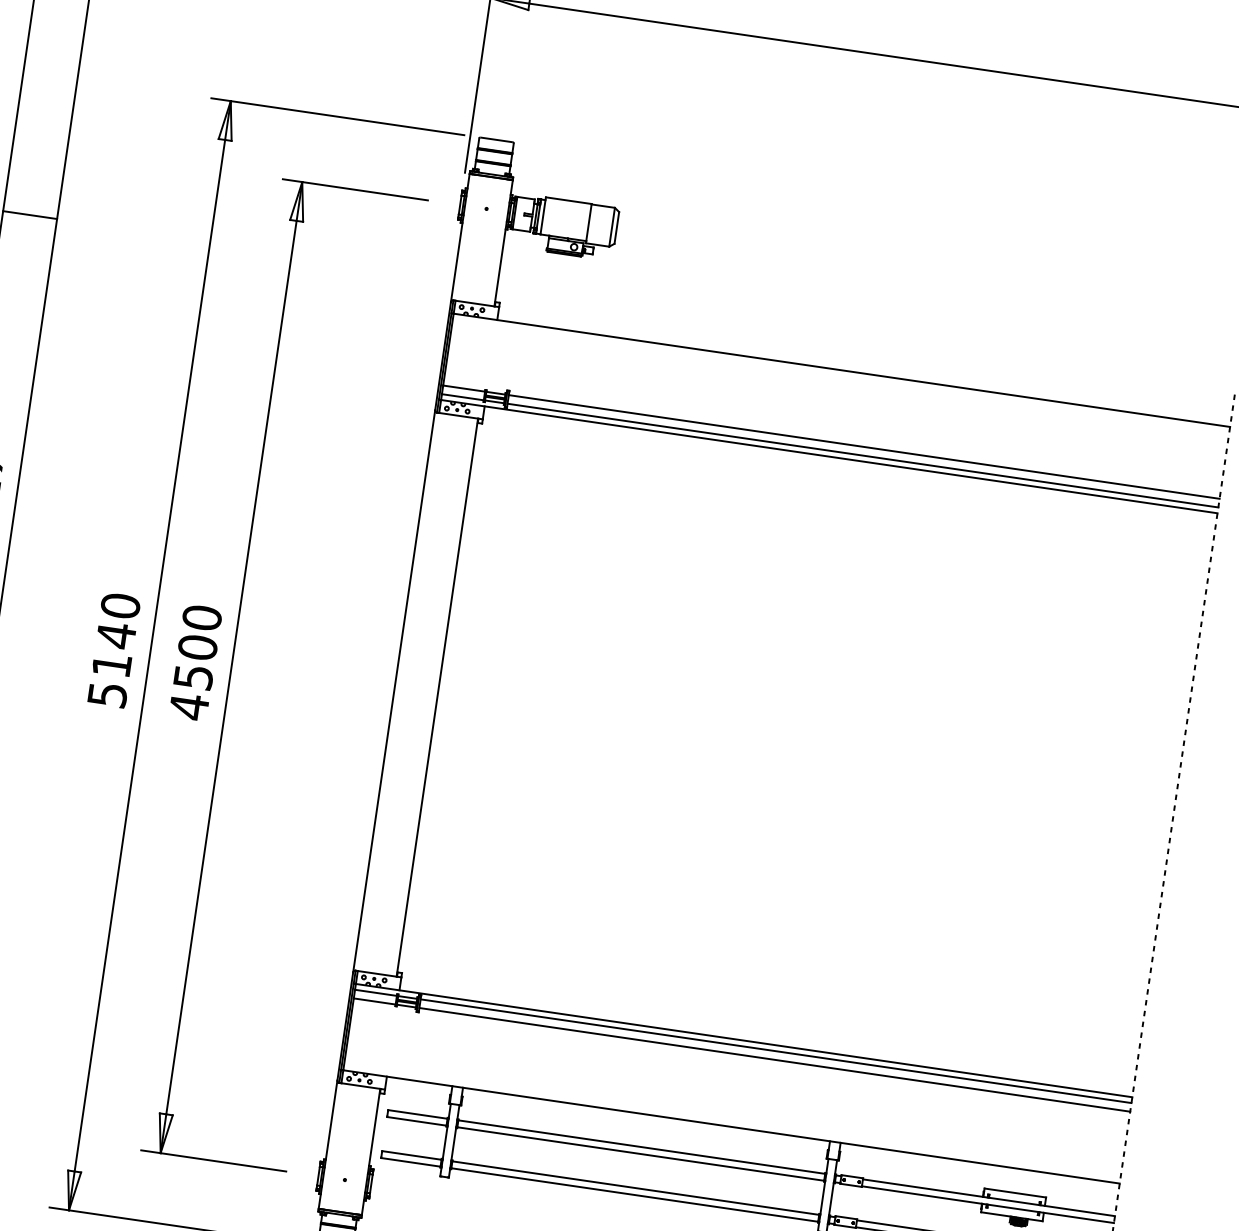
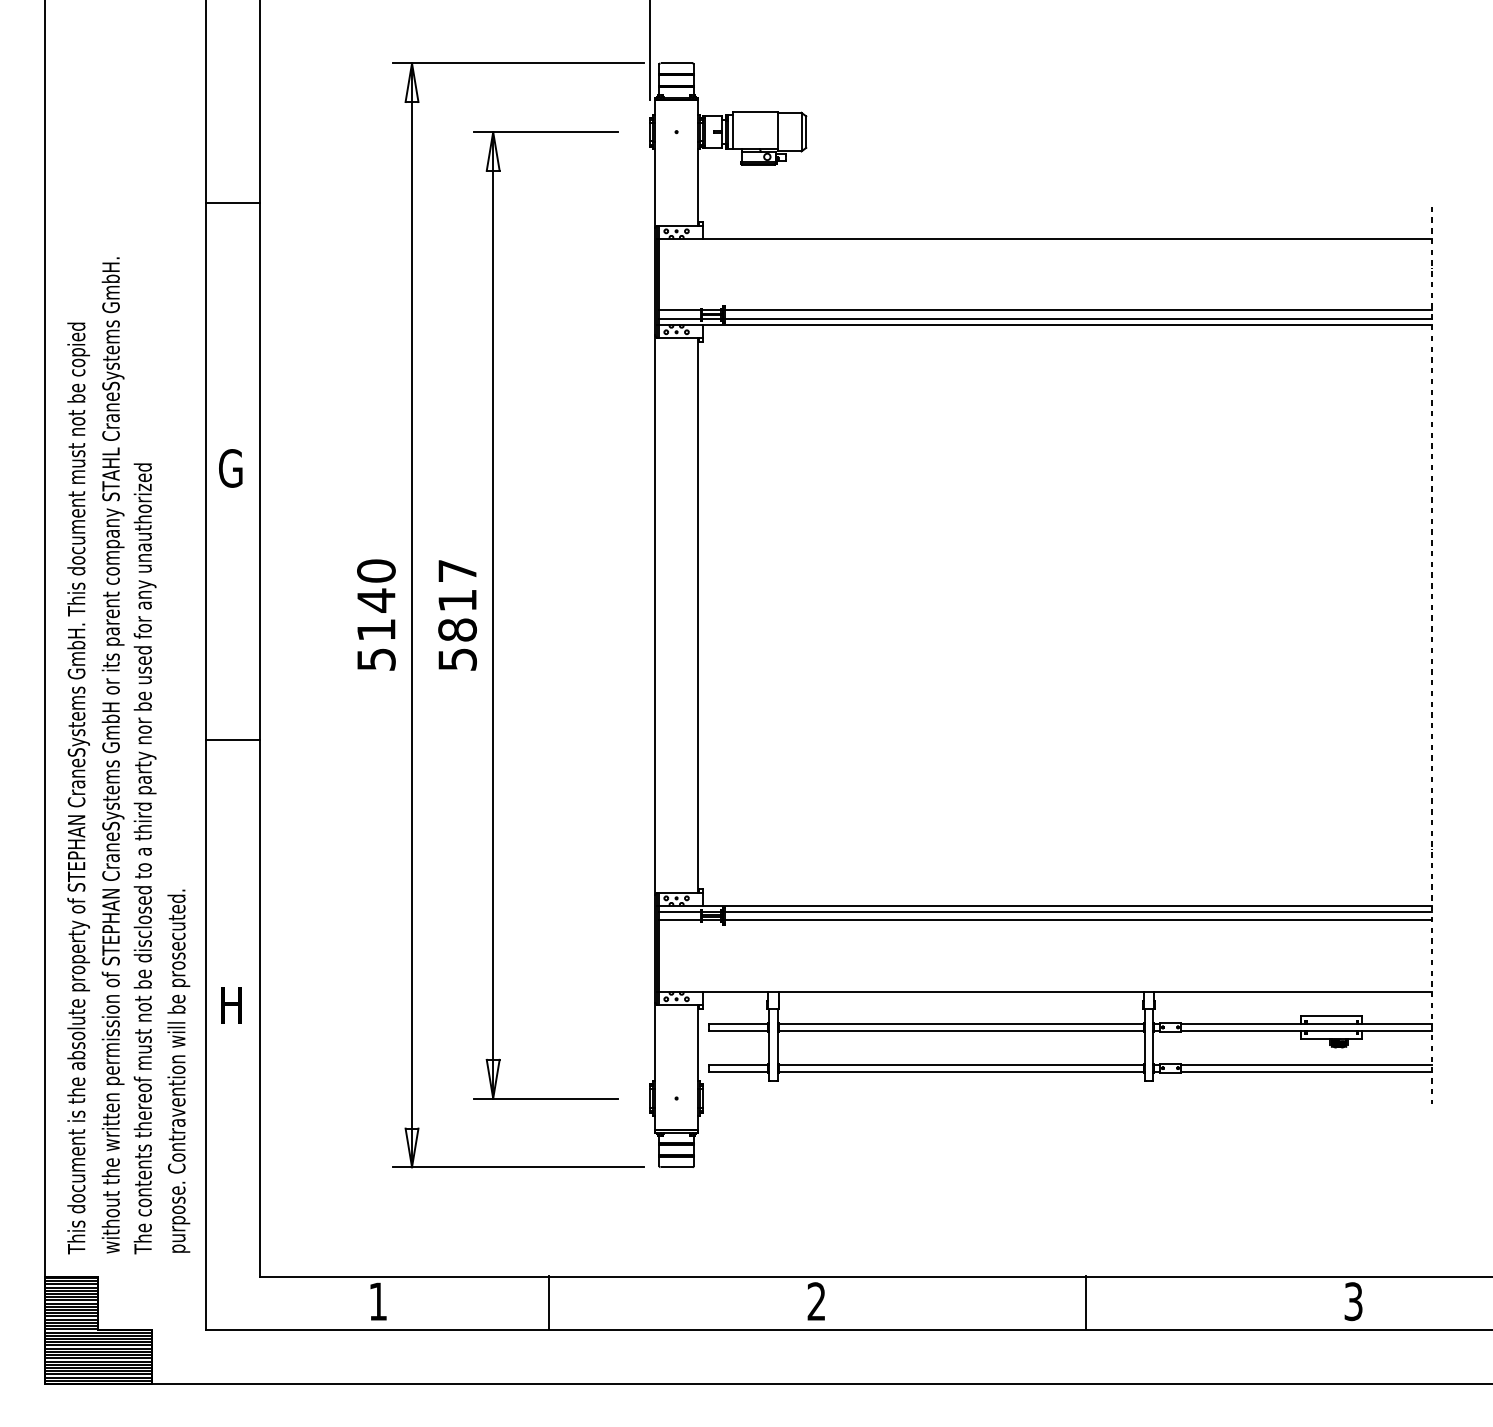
text: (195, 662) -> (457, 615), 4500 -> 5817

